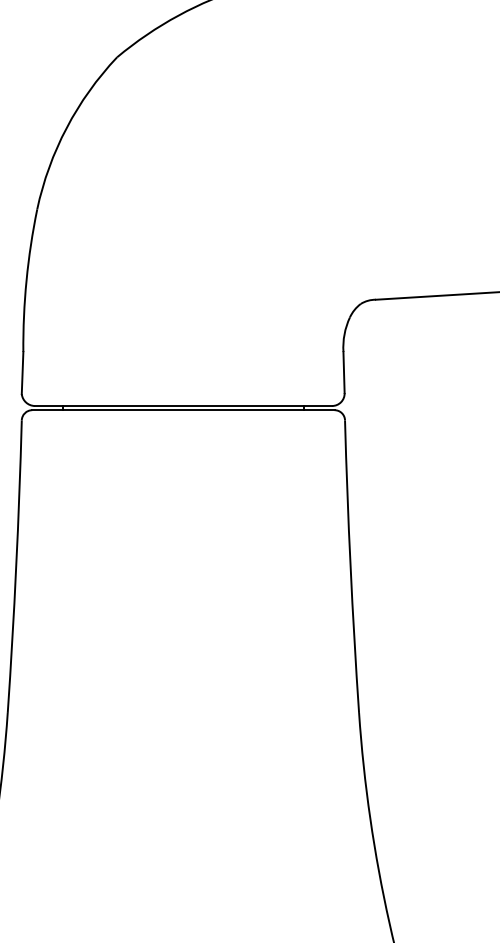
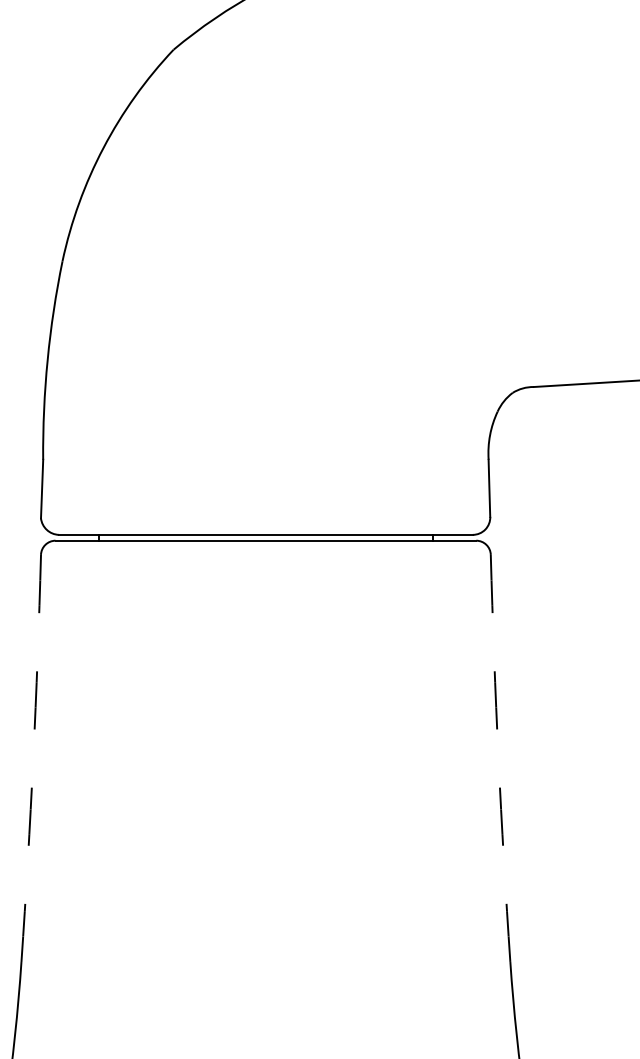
arc: (16, 566) -> (33, 758), solid -> dashed
arc: (350, 566) -> (498, 758), solid -> dashed

